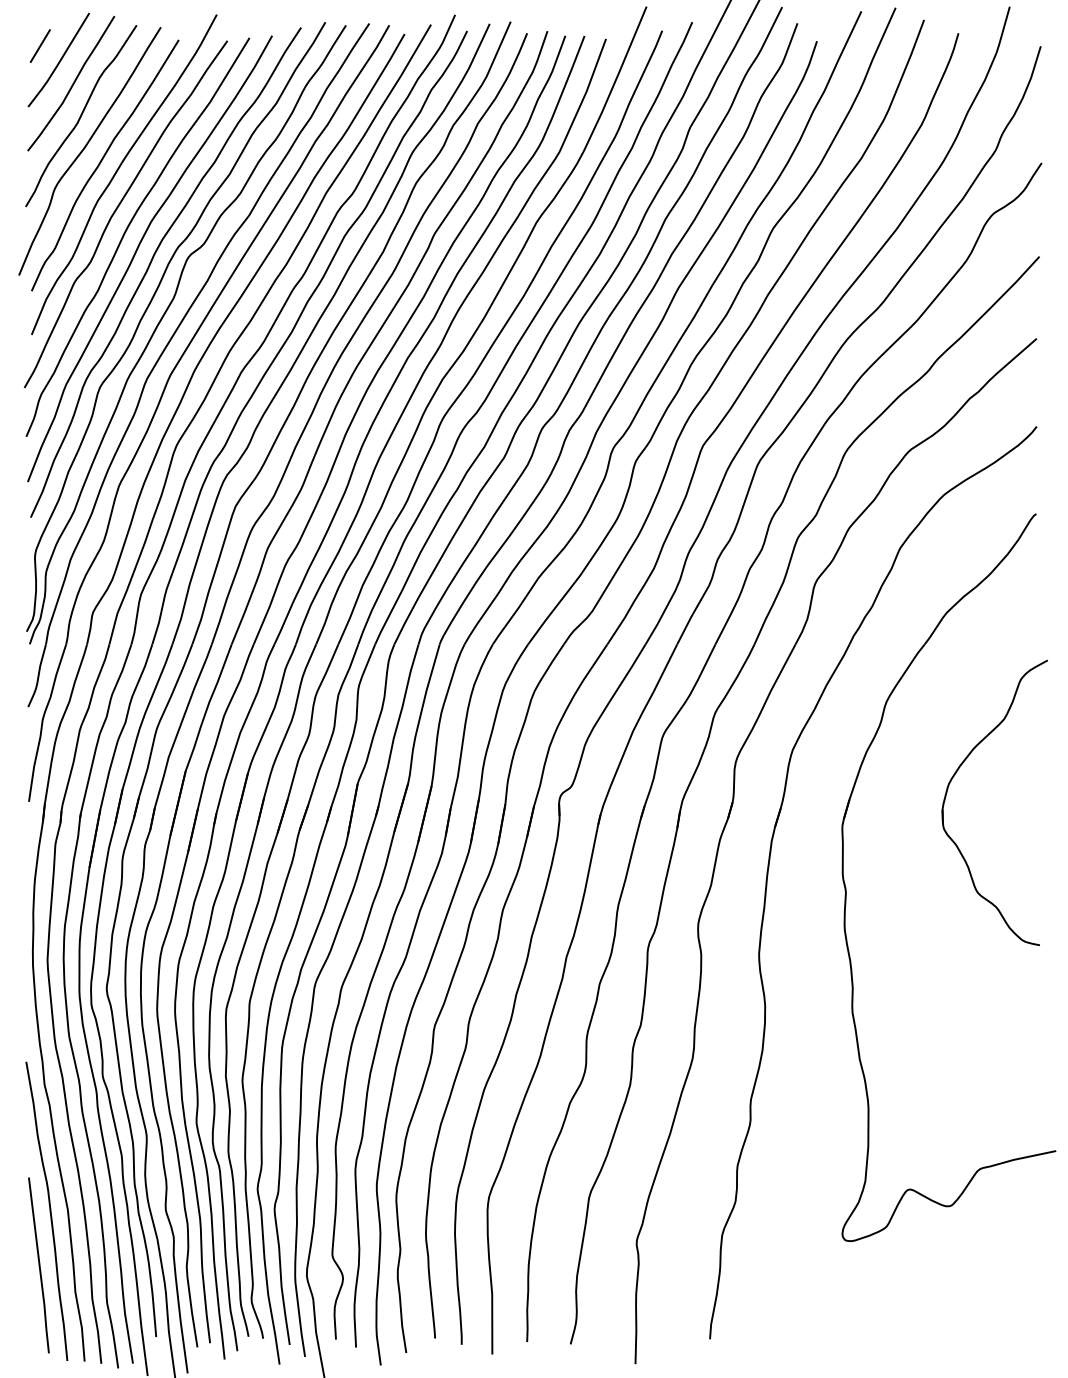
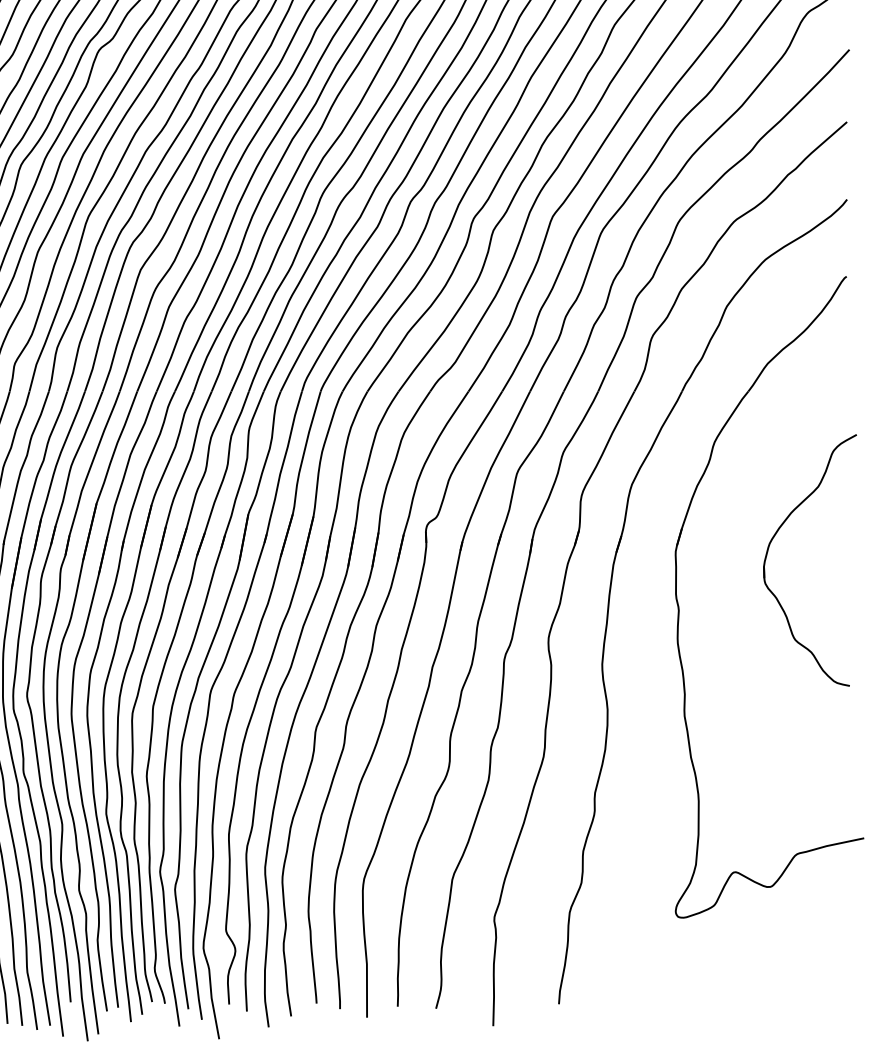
part: (953, 778) -> (773, 538), moved

